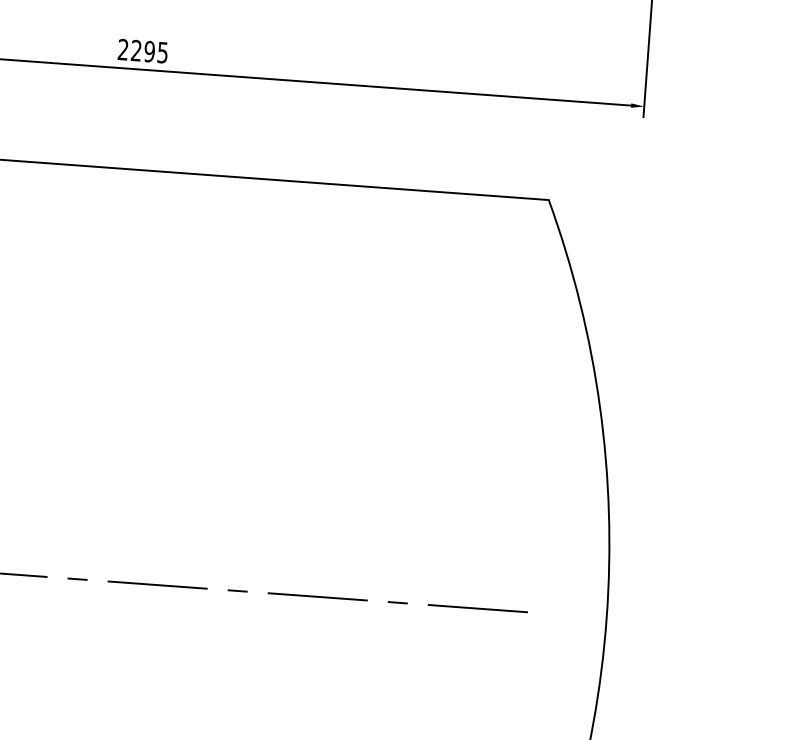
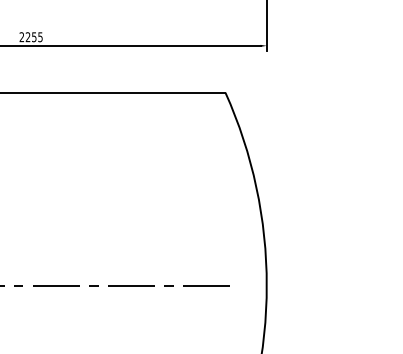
text: (148, 50) -> (33, 36), 2295 -> 2255

